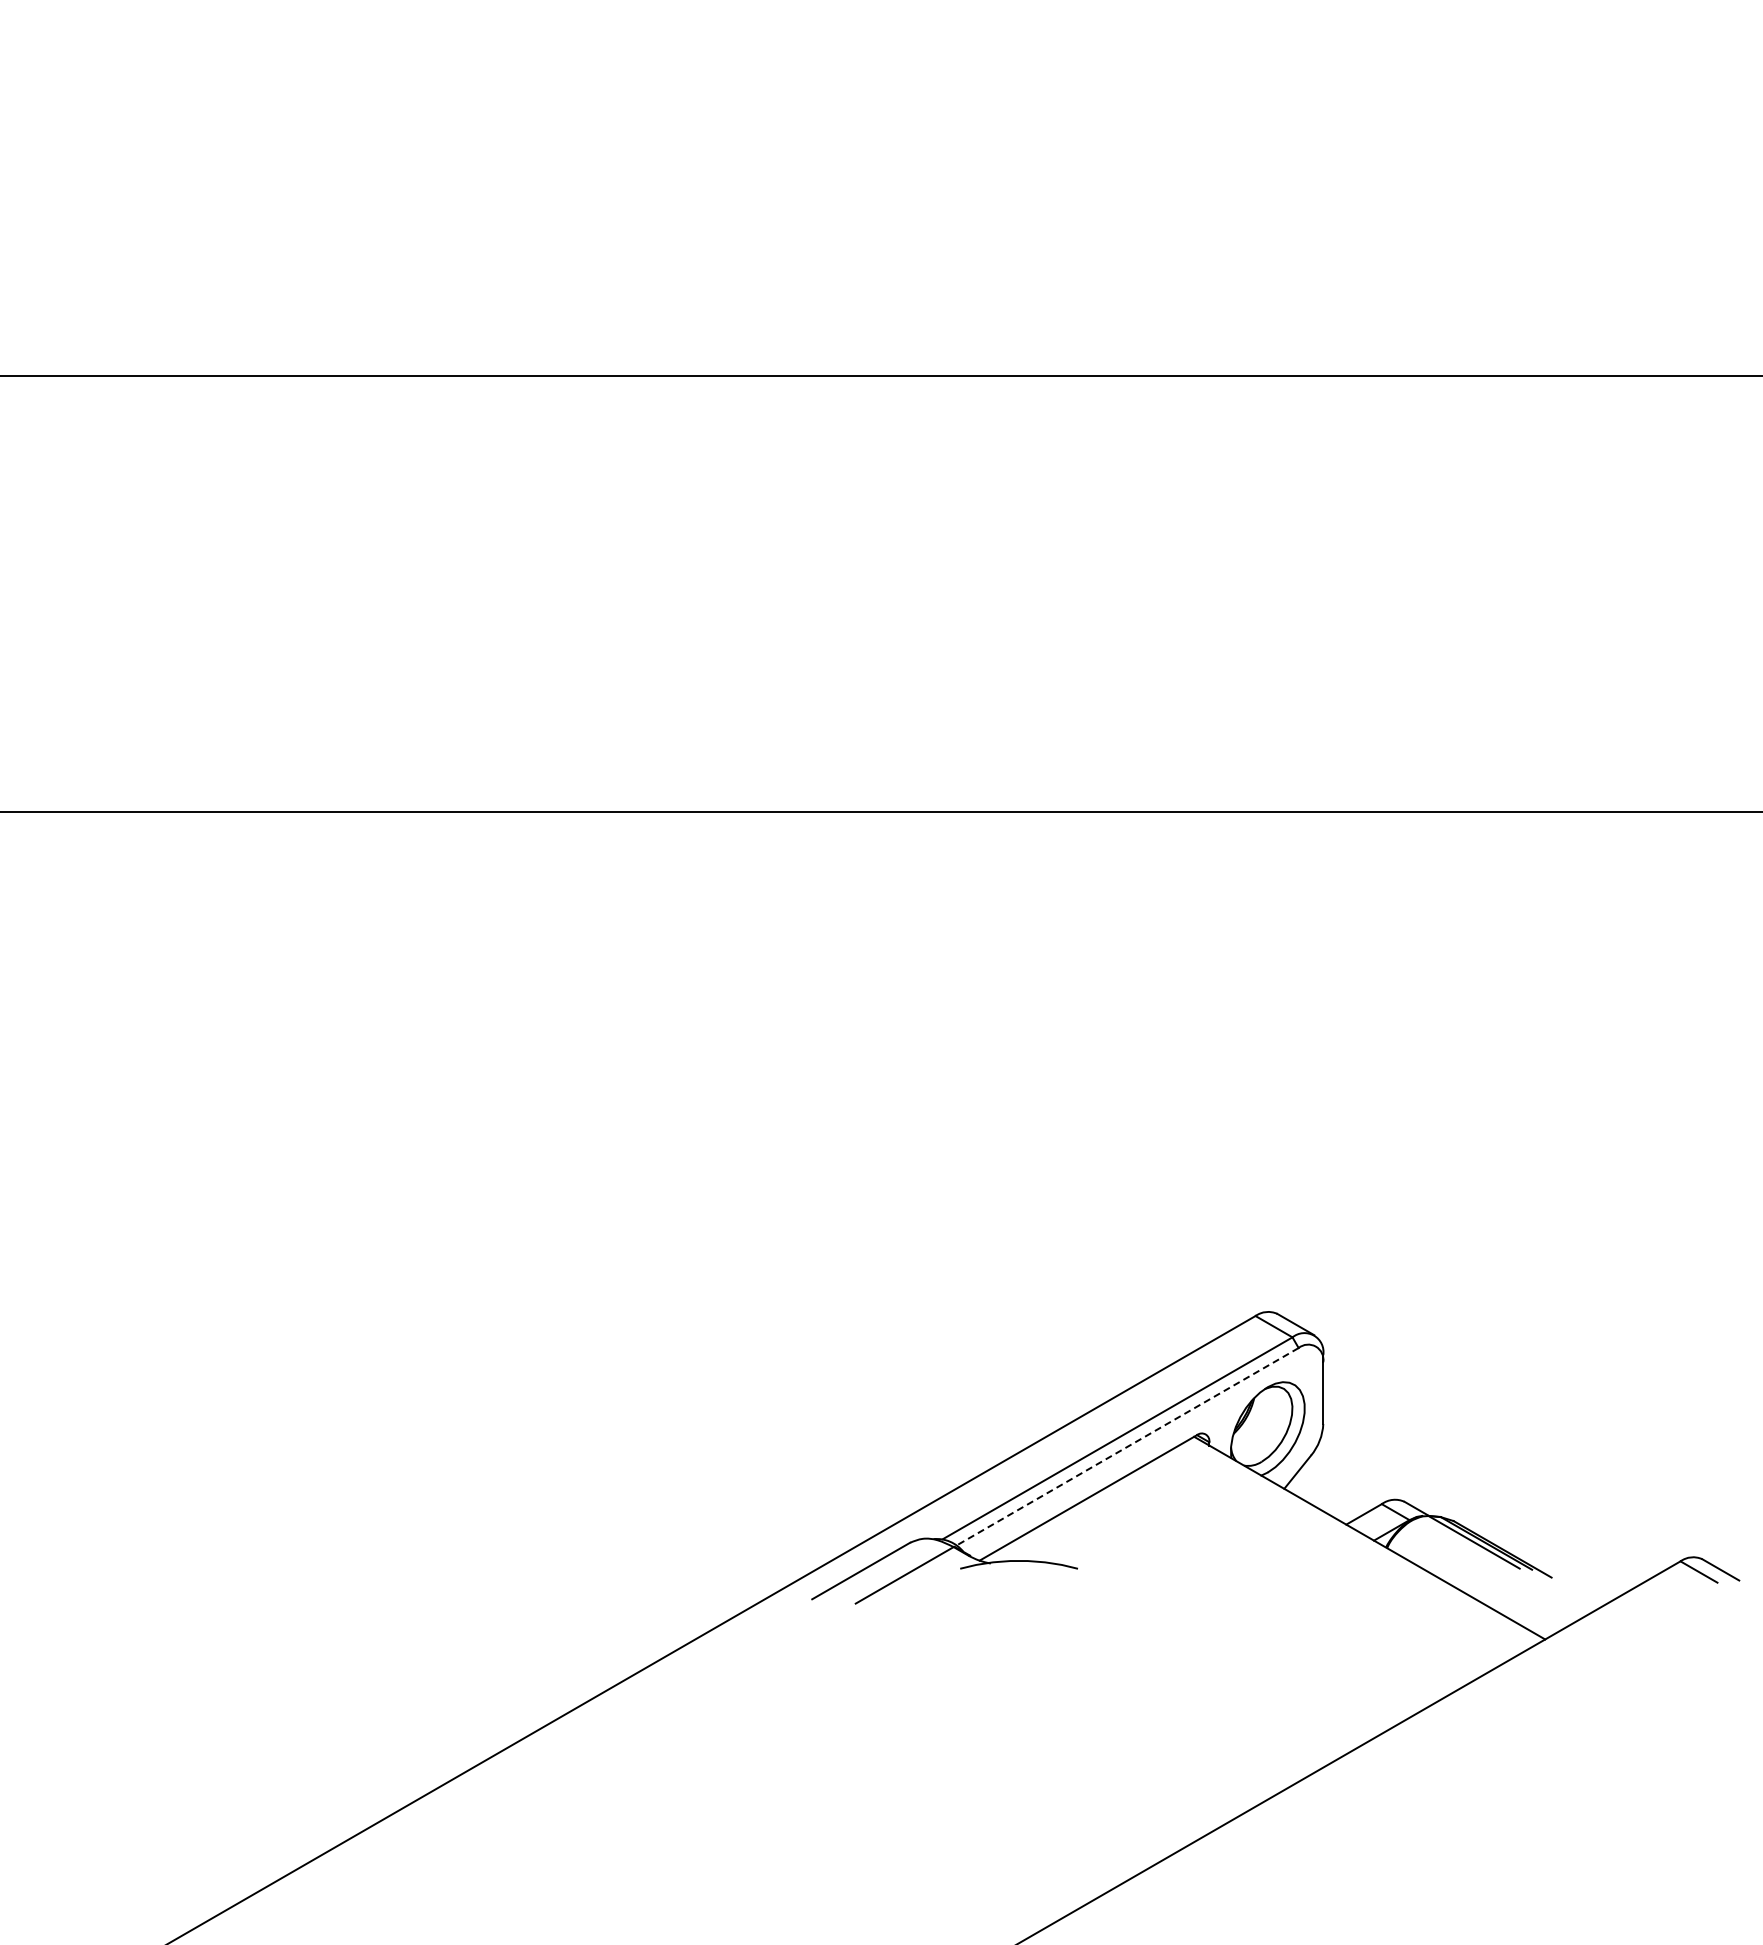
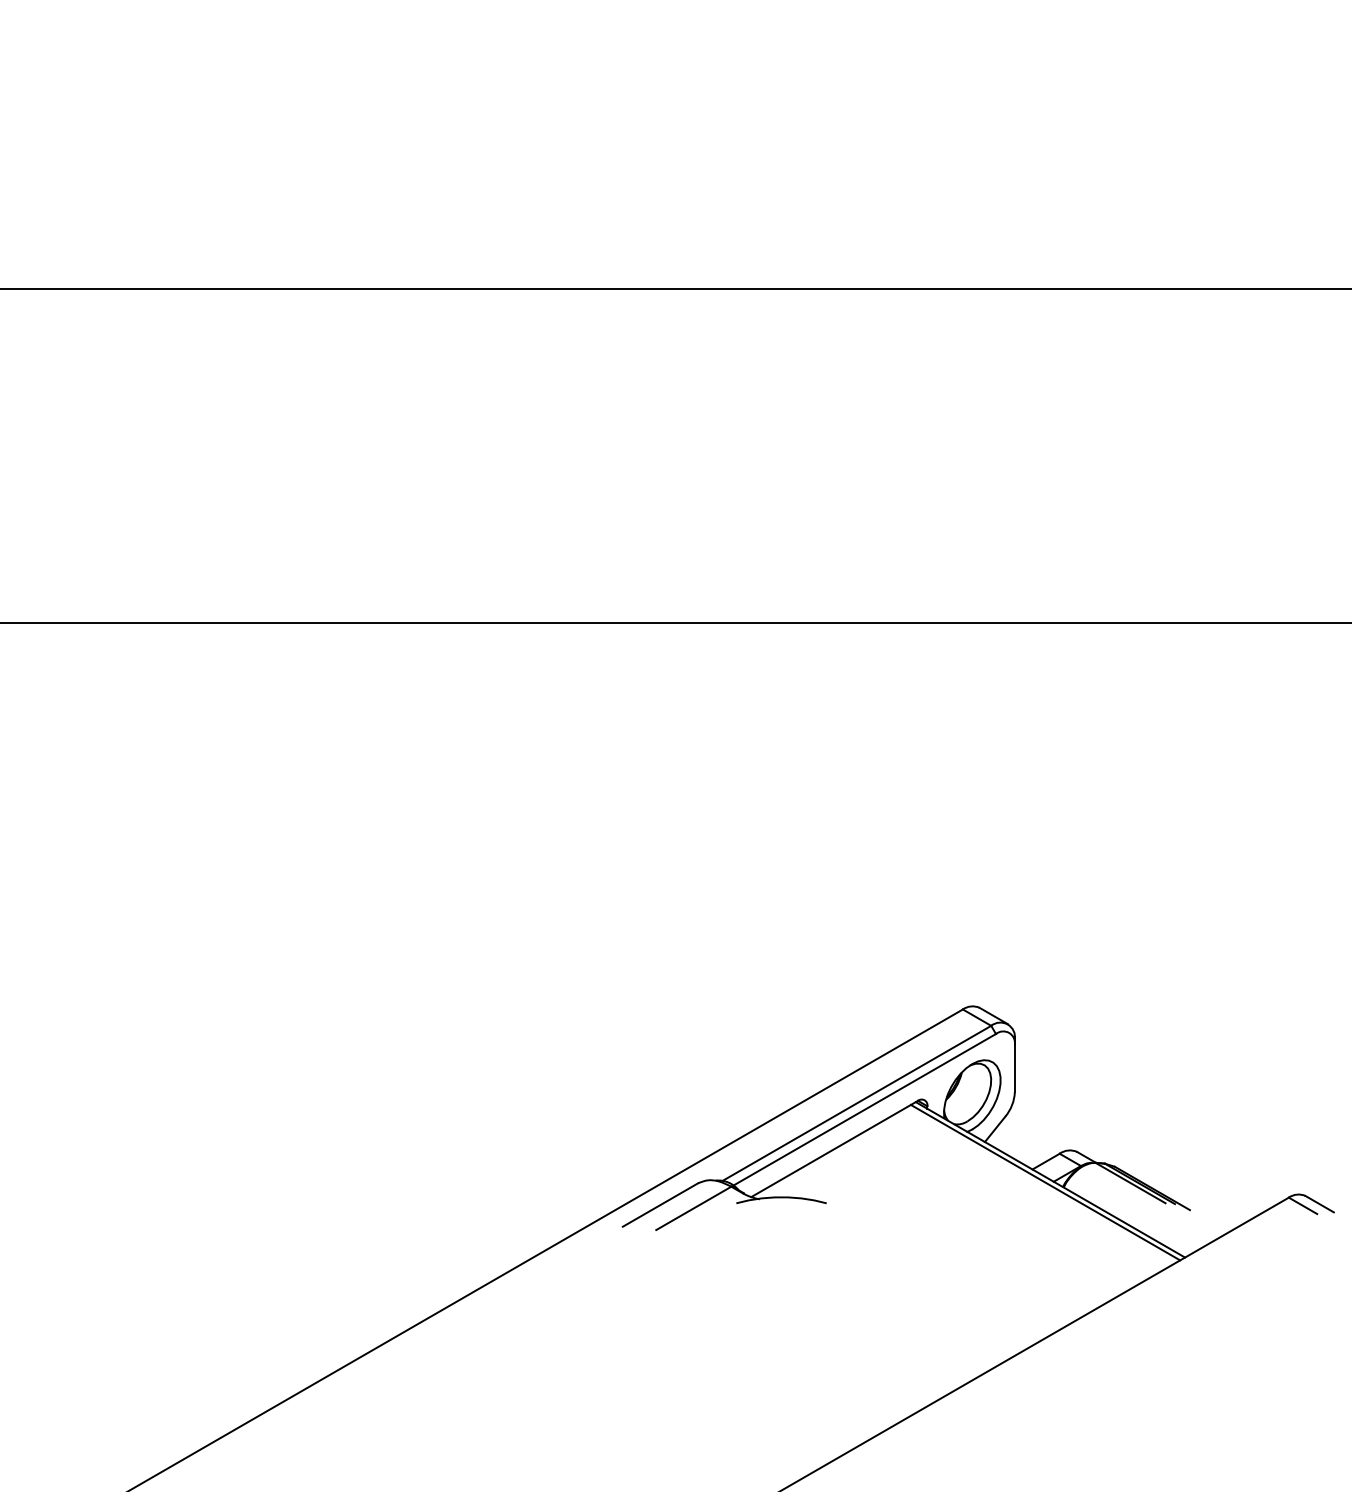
line: (1127, 1446) -> (864, 1109), dashed -> solid
line: (1362, 1541) -> (1044, 1182), added

